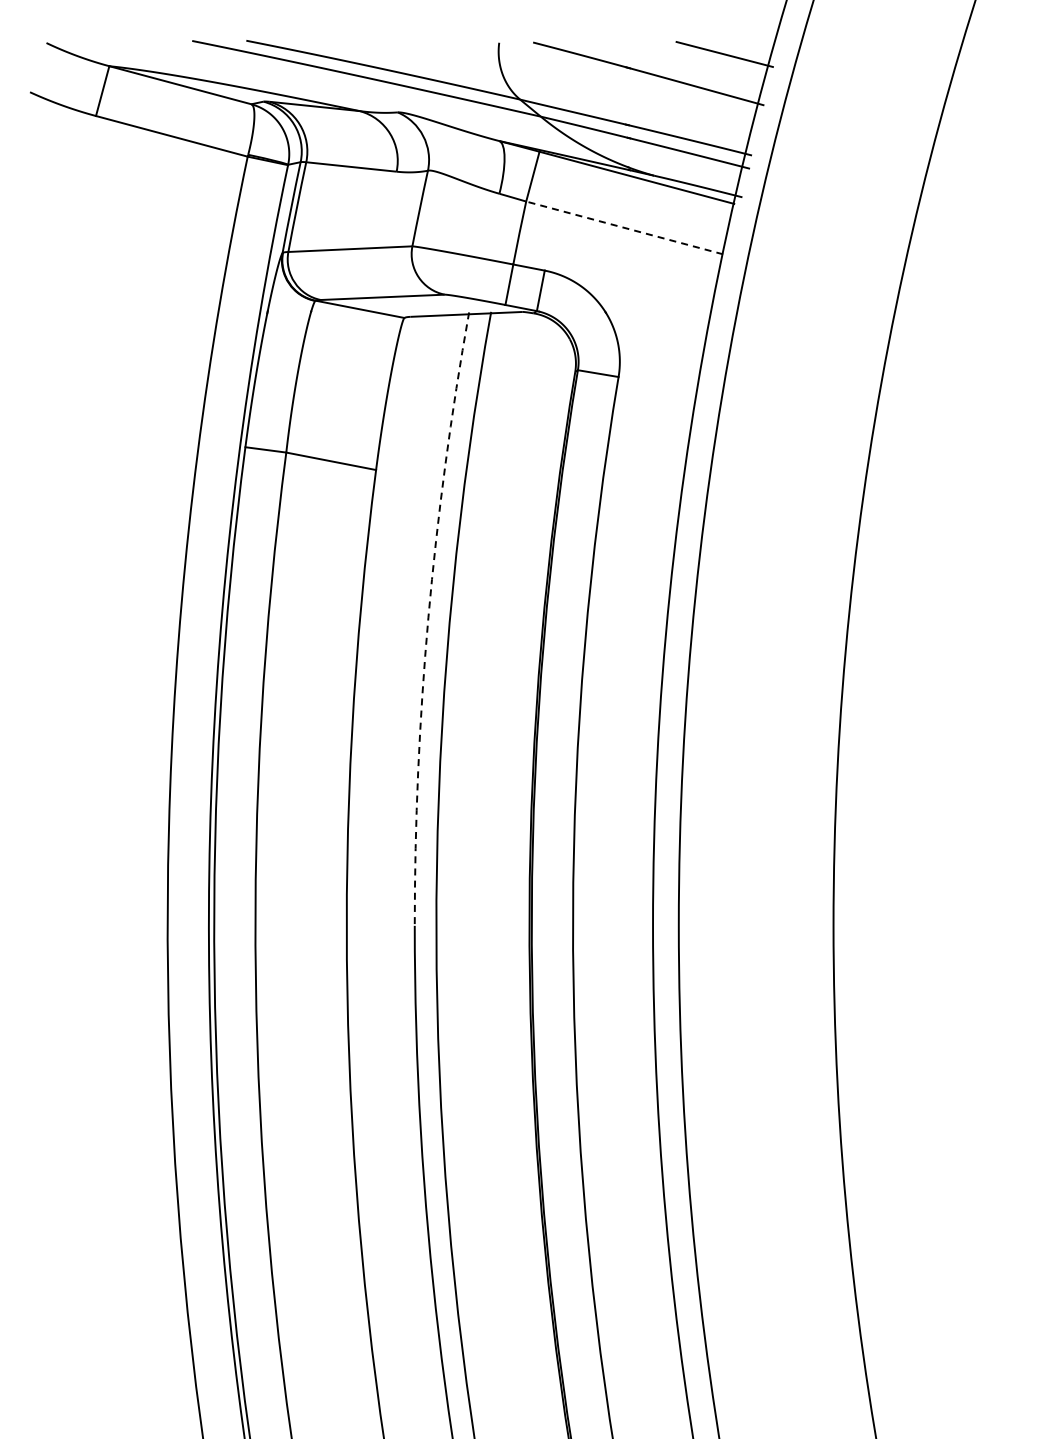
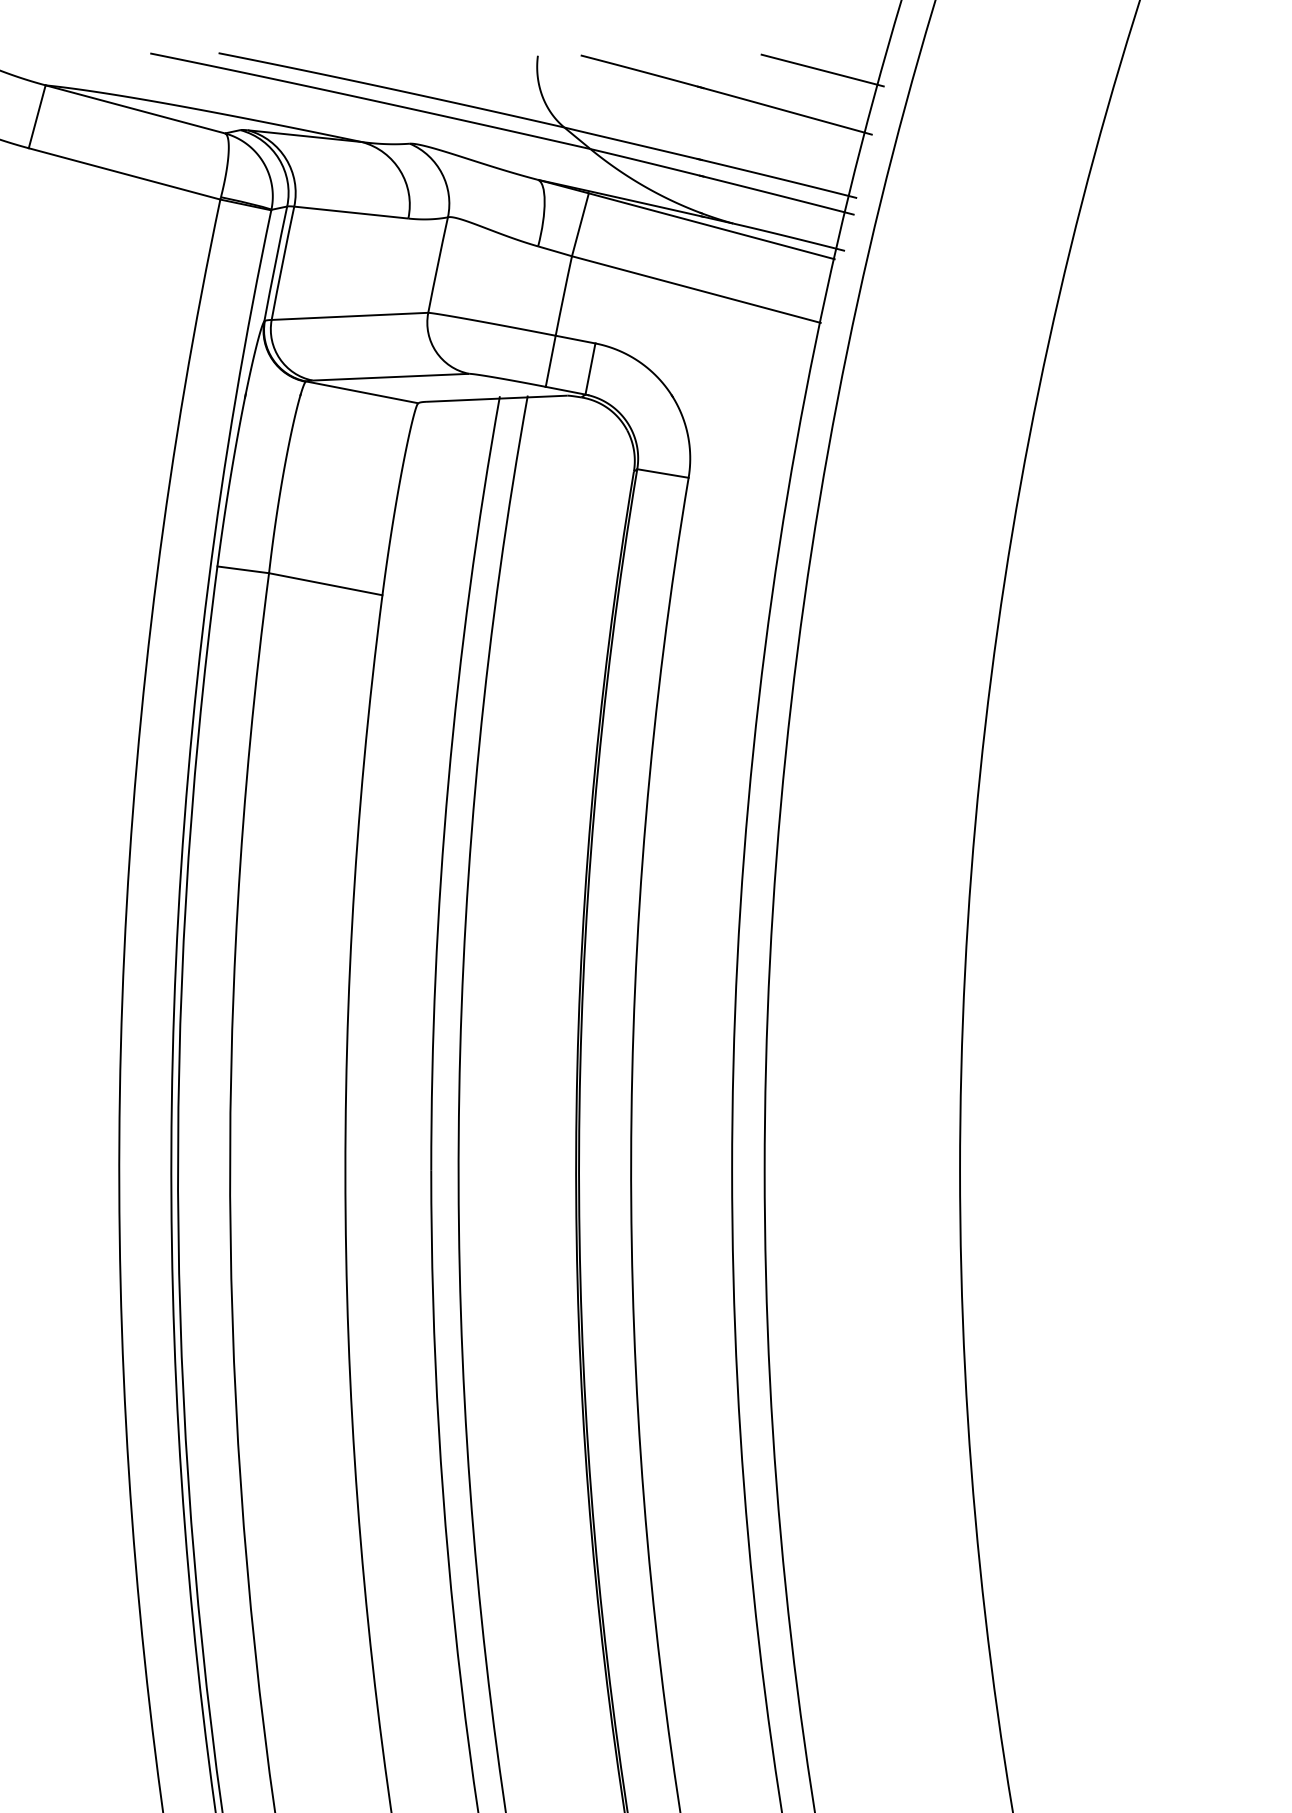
line: (624, 227) -> (696, 289), dashed -> solid
arc: (428, 617) -> (448, 781), dashed -> solid

